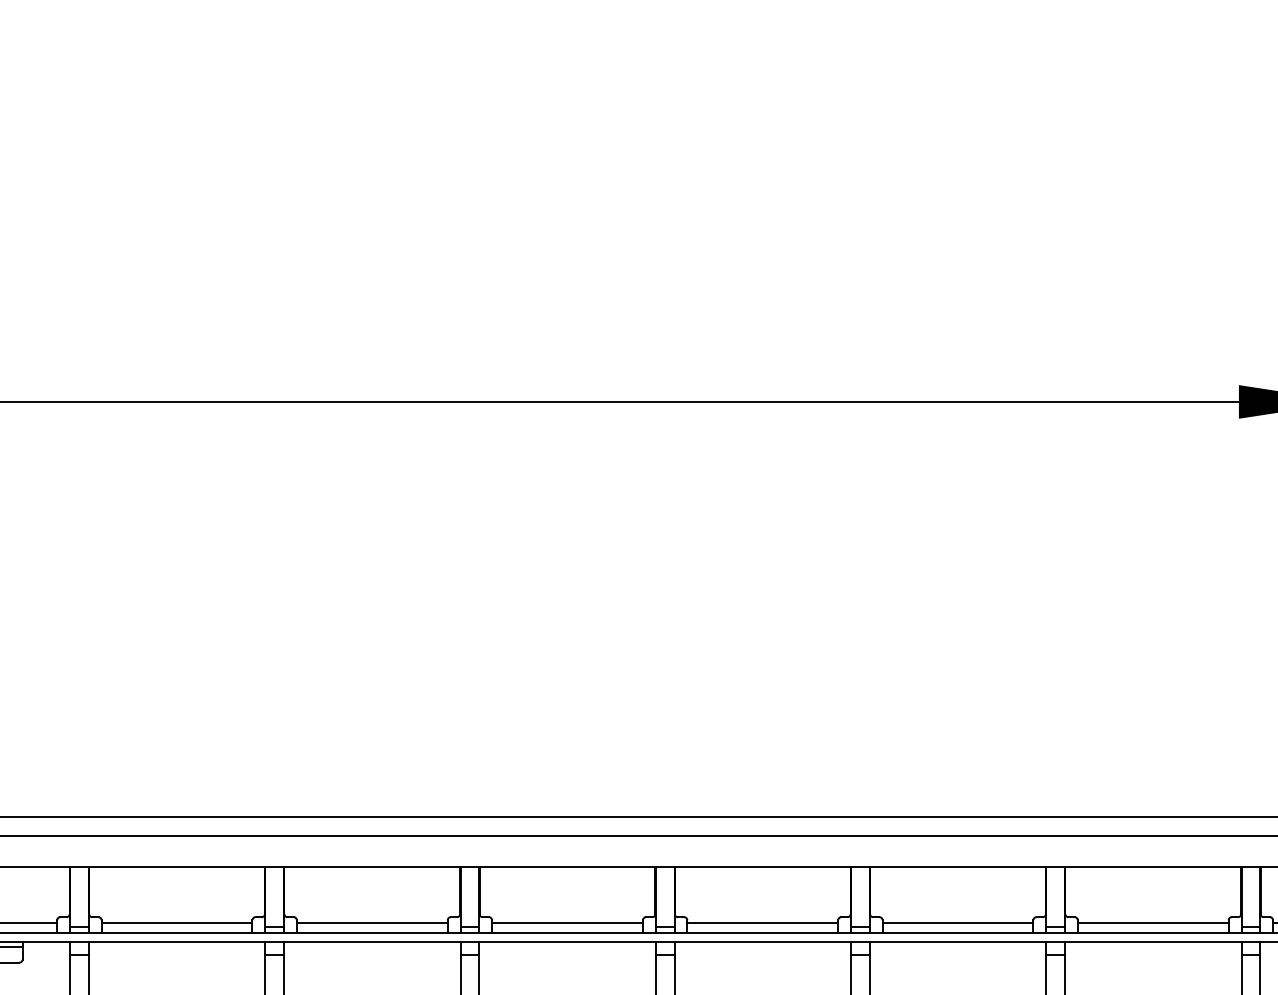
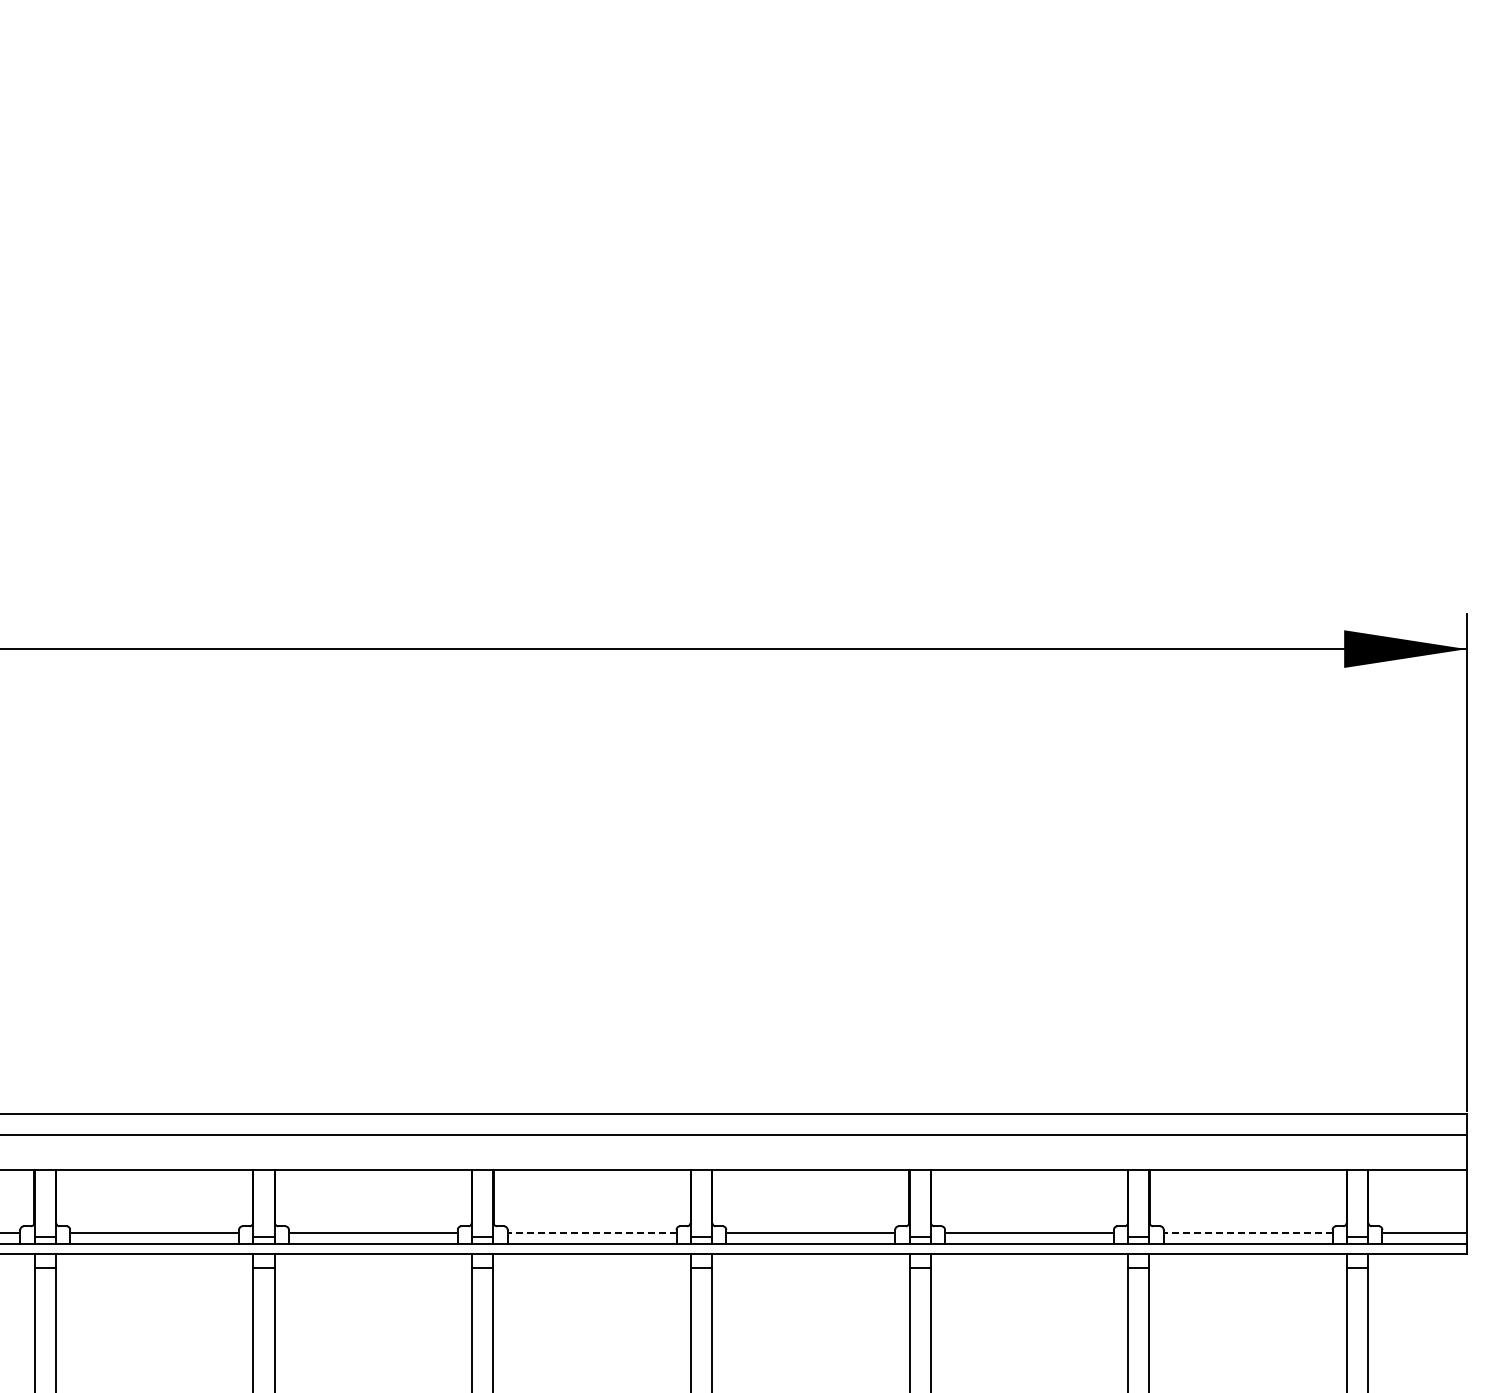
line: (567, 923) -> (591, 1233), solid -> dashed
line: (1152, 923) -> (1247, 1233), solid -> dashed

